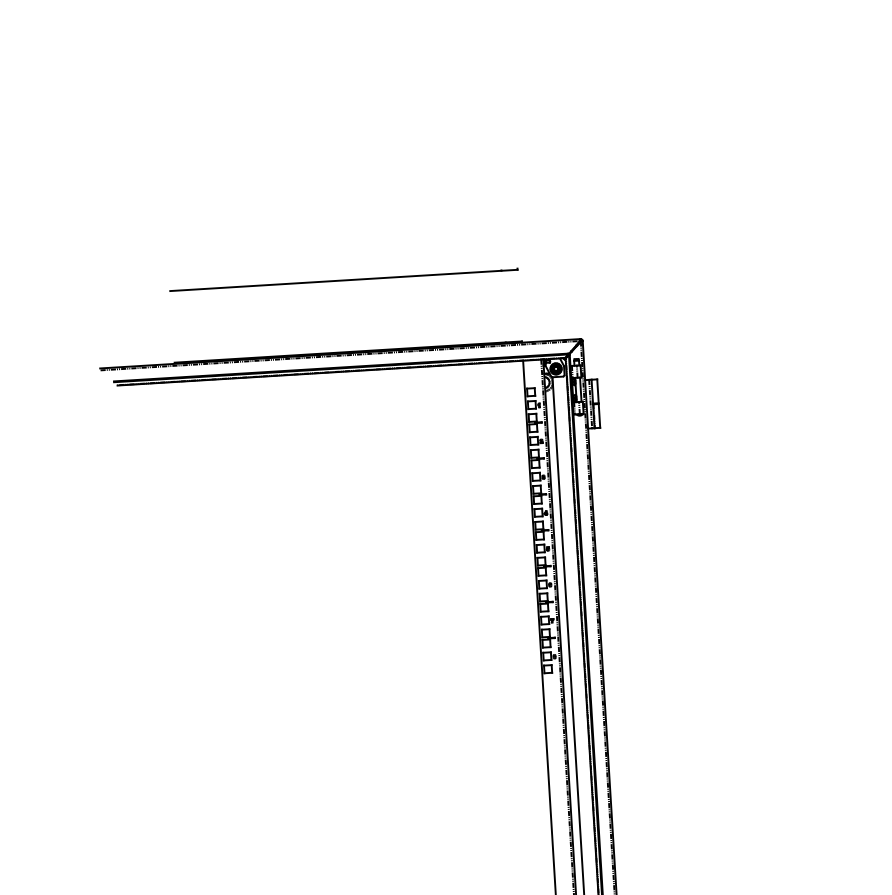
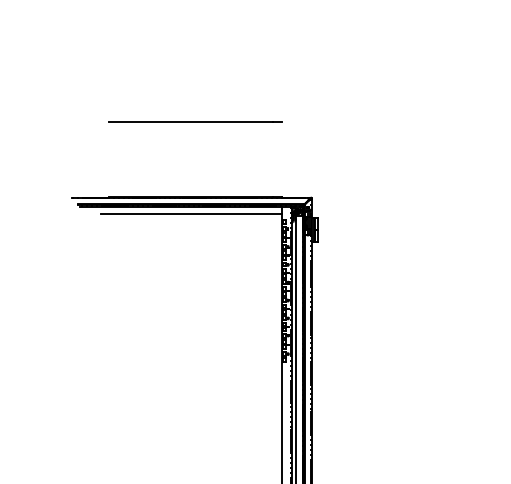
line: (344, 278) -> (195, 121), moved
line: (341, 385) -> (190, 213), added

